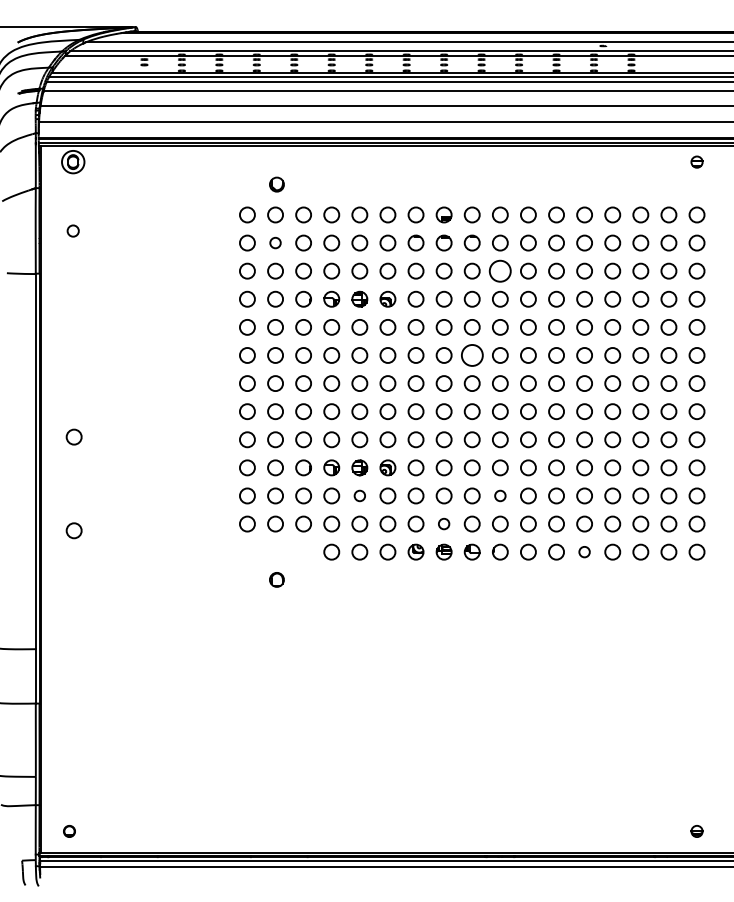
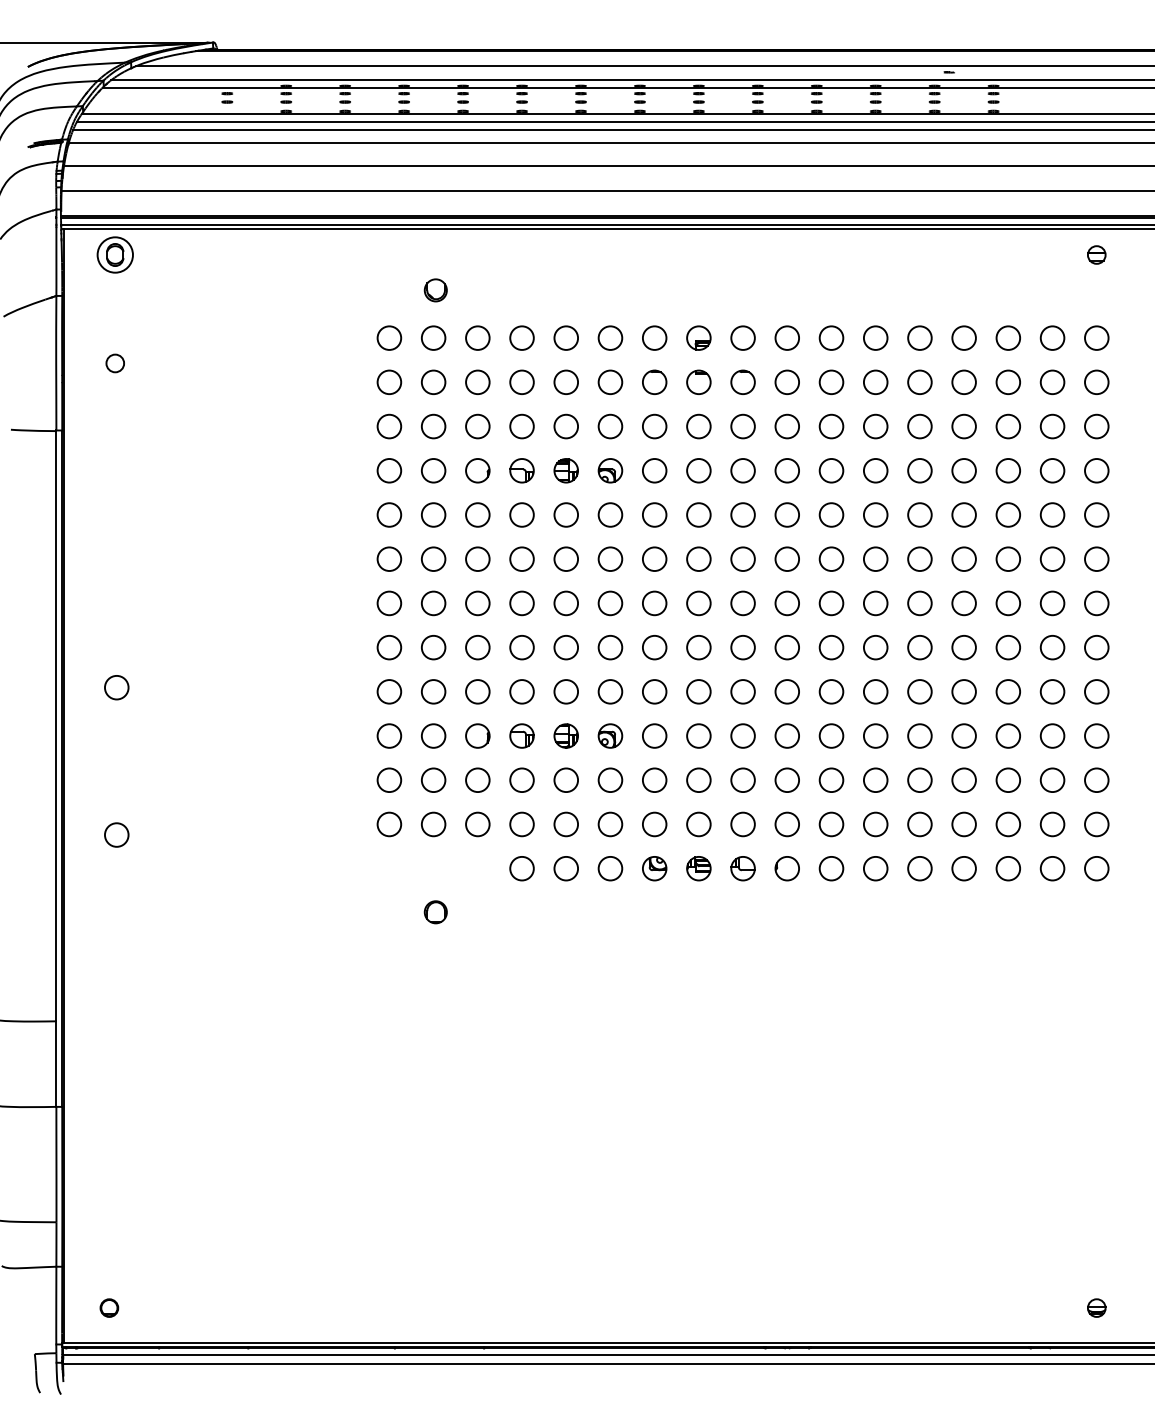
circle: (275, 242) -> (433, 381), size x1.43
circle: (500, 270) -> (787, 425), size x0.71
circle: (471, 355) -> (741, 559), size x0.71
circle: (359, 495) -> (565, 779), size x1.43
circle: (500, 495) -> (787, 779), size x1.43
circle: (443, 523) -> (697, 823), size x1.43
circle: (584, 551) -> (919, 867), size x1.43

